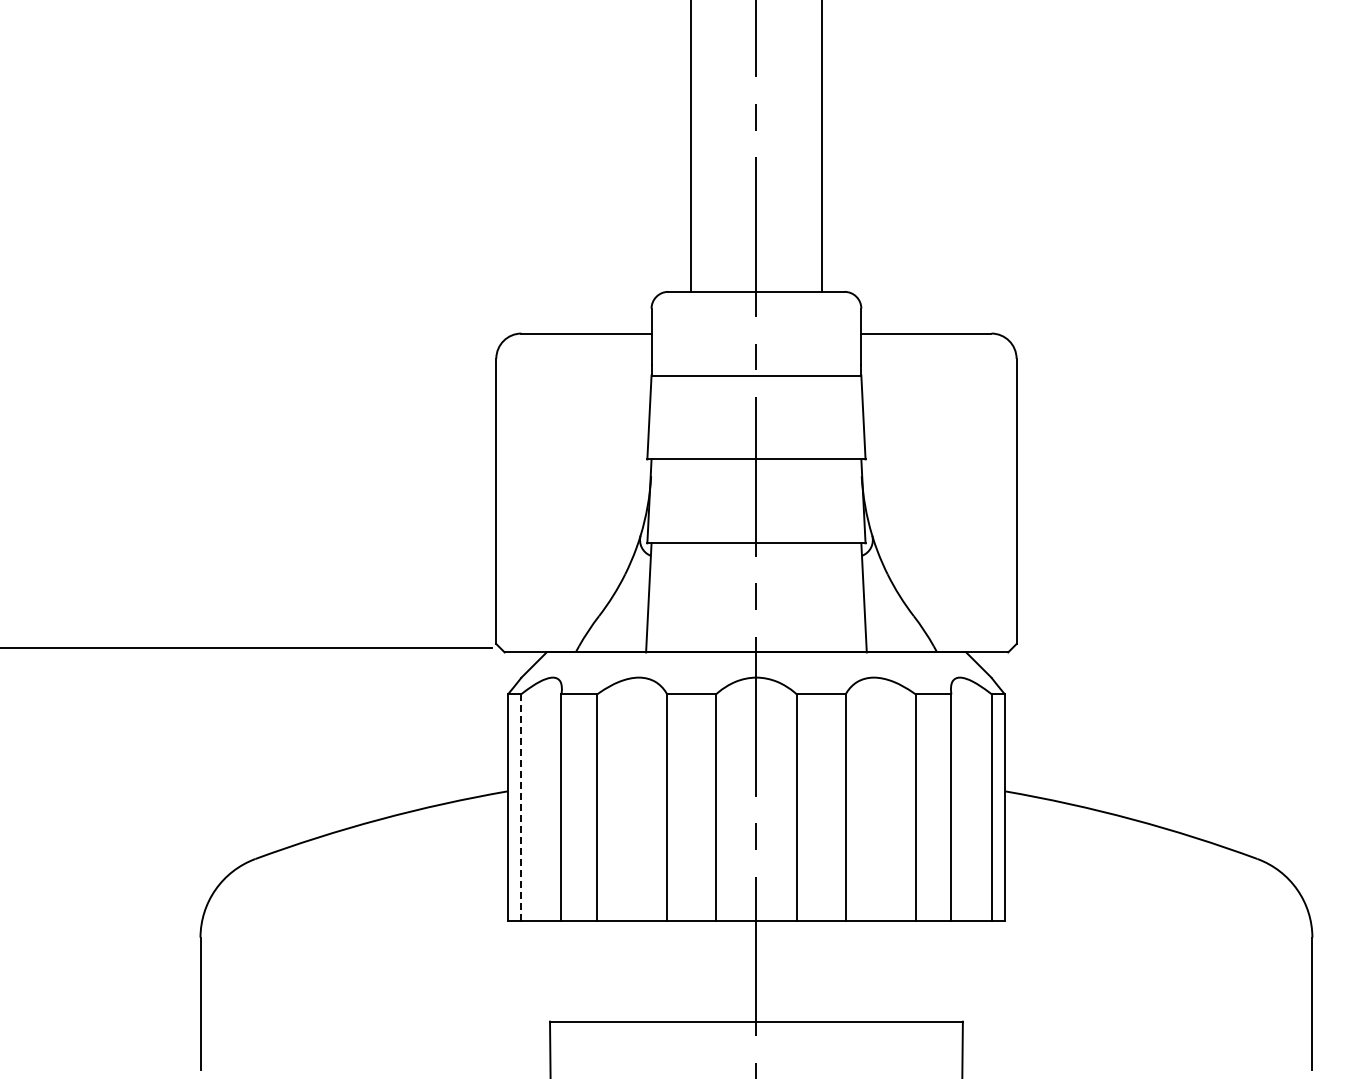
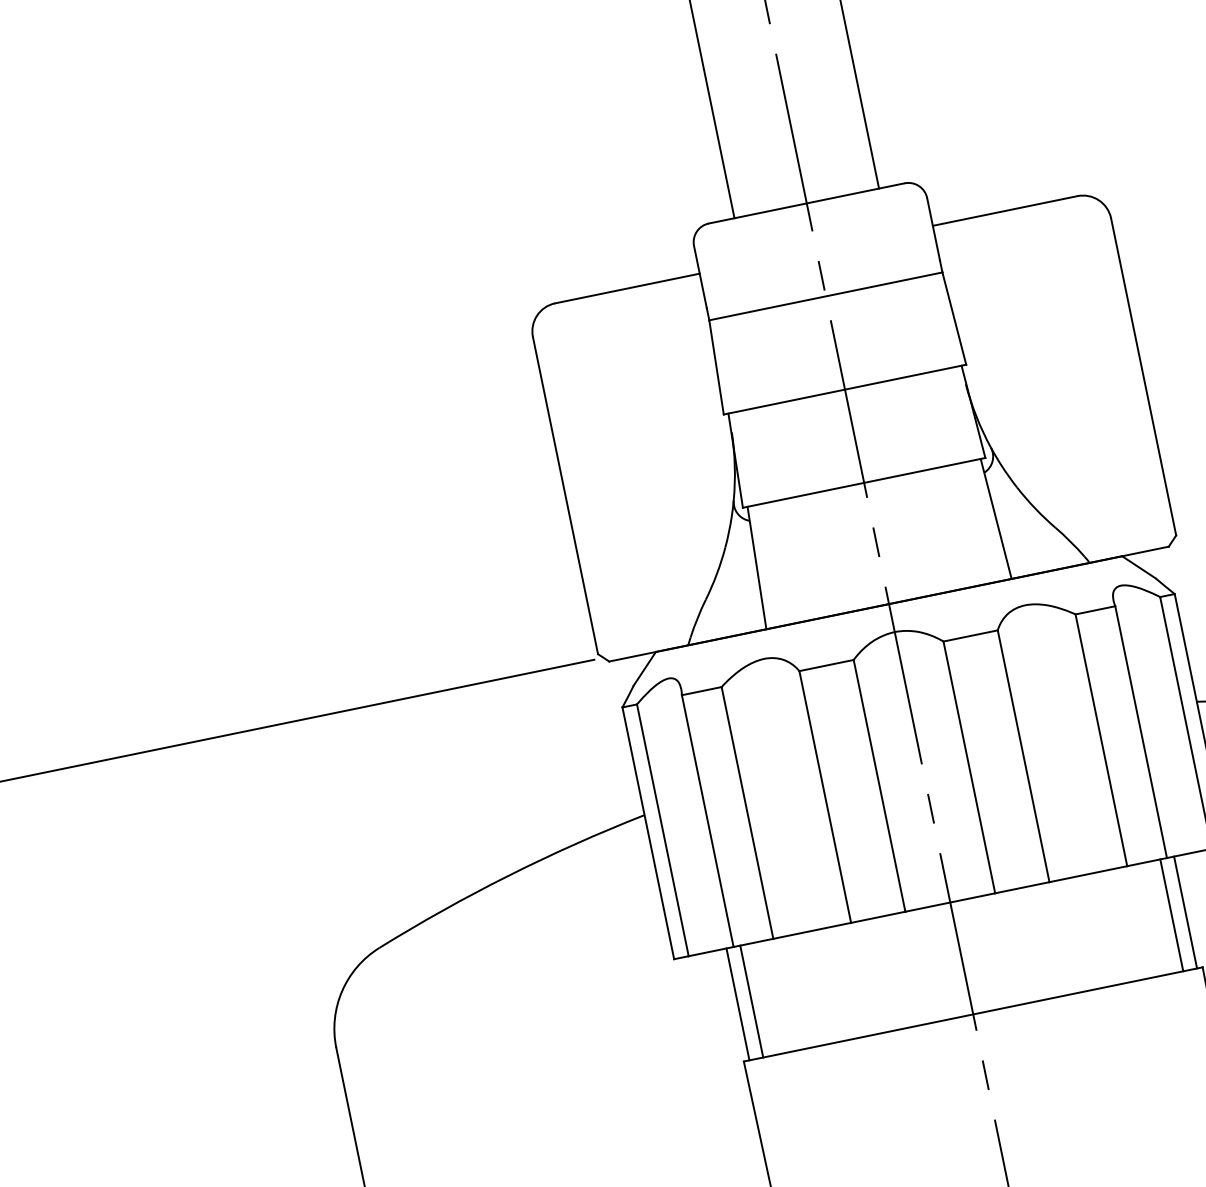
line: (521, 807) -> (663, 830), dashed -> solid
line: (555, 970) -> (738, 1003), added
line: (567, 970) -> (751, 1000), added
line: (945, 970) -> (1171, 914), added
line: (957, 970) -> (1184, 911), added

